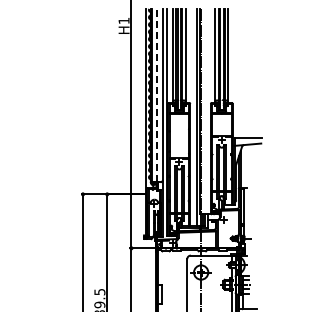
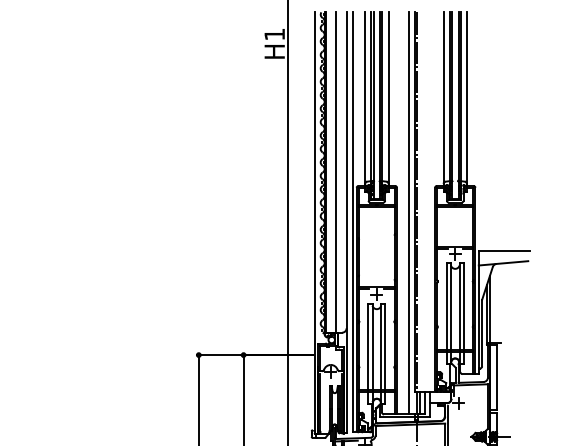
line: (157, 95) -> (336, 172), dashed -> solid

